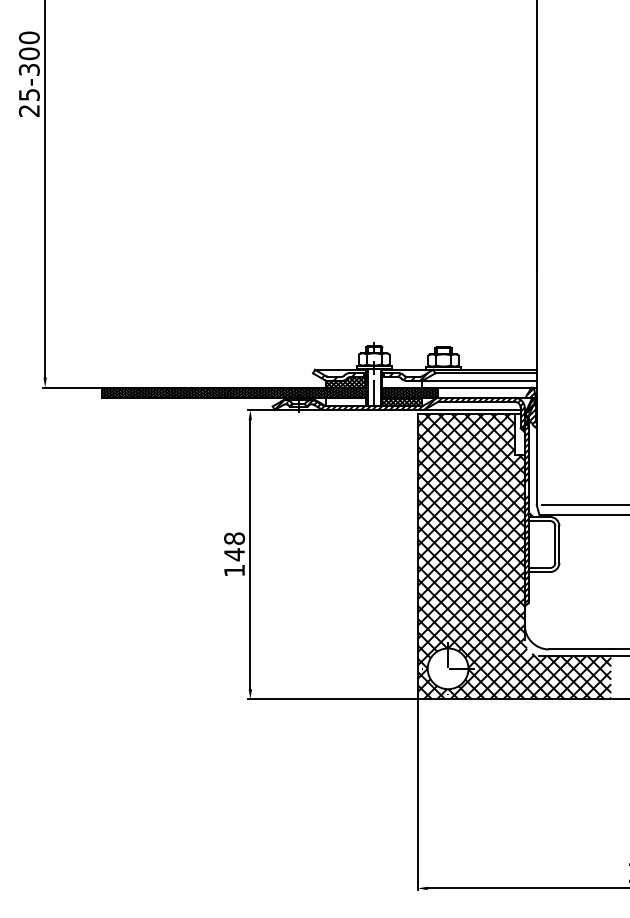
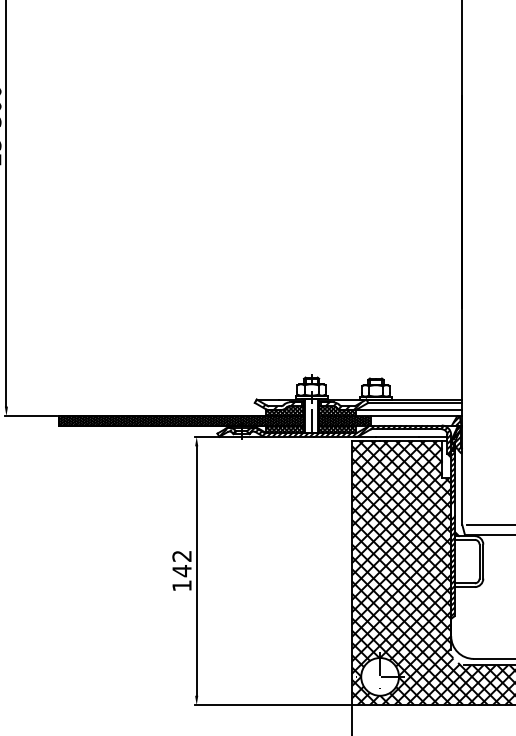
hatch: (401, 381) -> (336, 410), added
hatch: (345, 401) -> (284, 428), added
text: (234, 538) -> (181, 556), 148 -> 142

